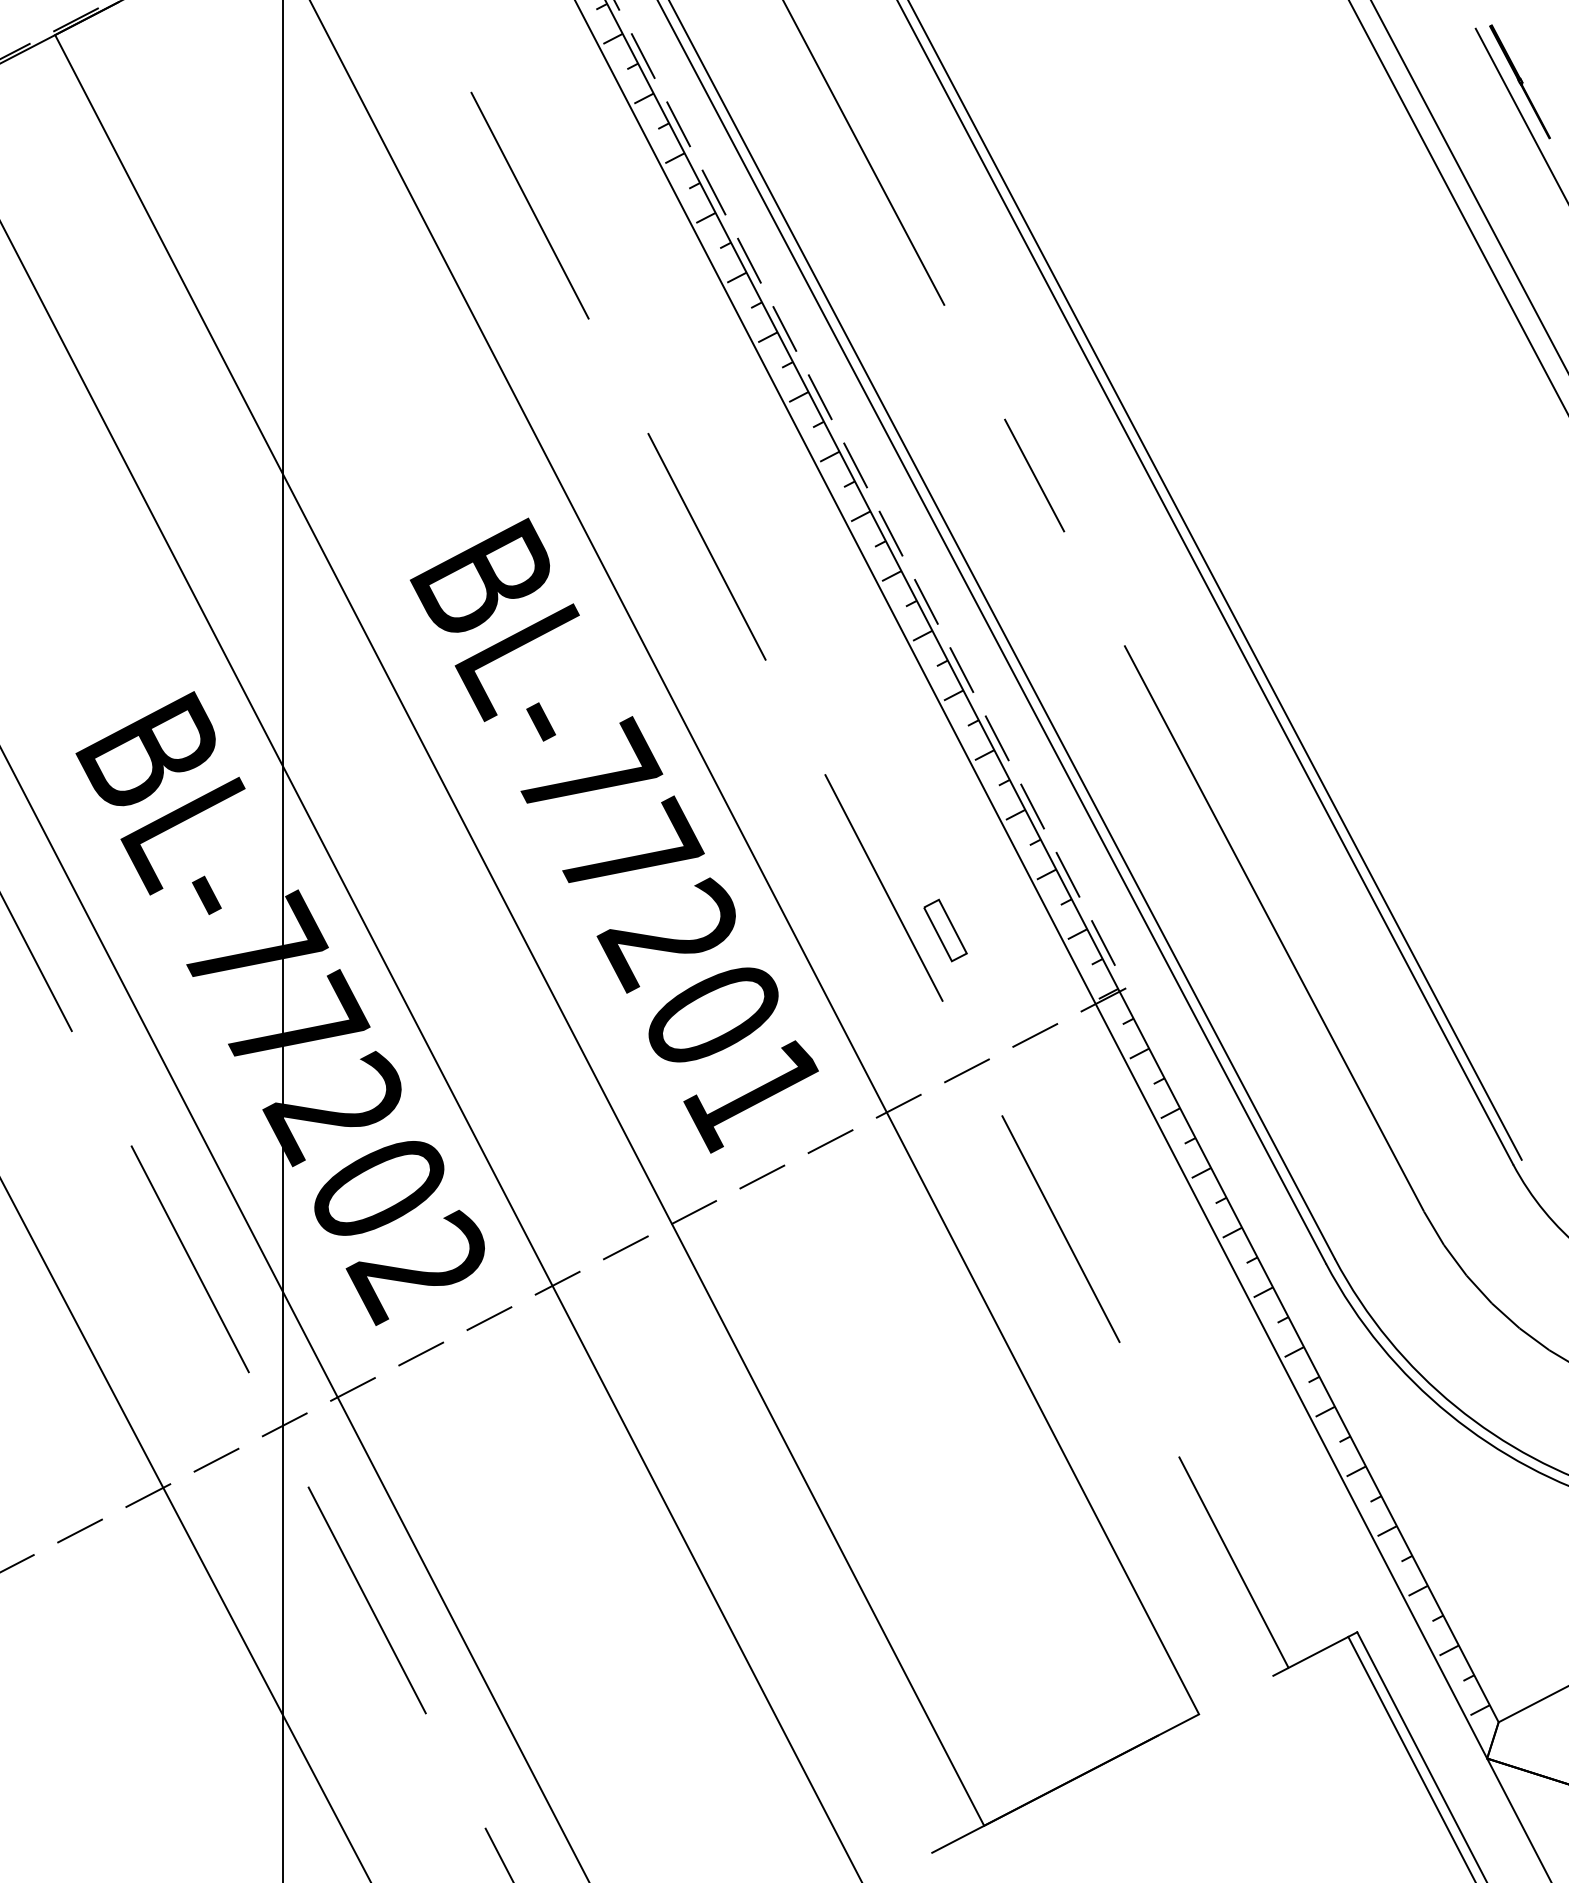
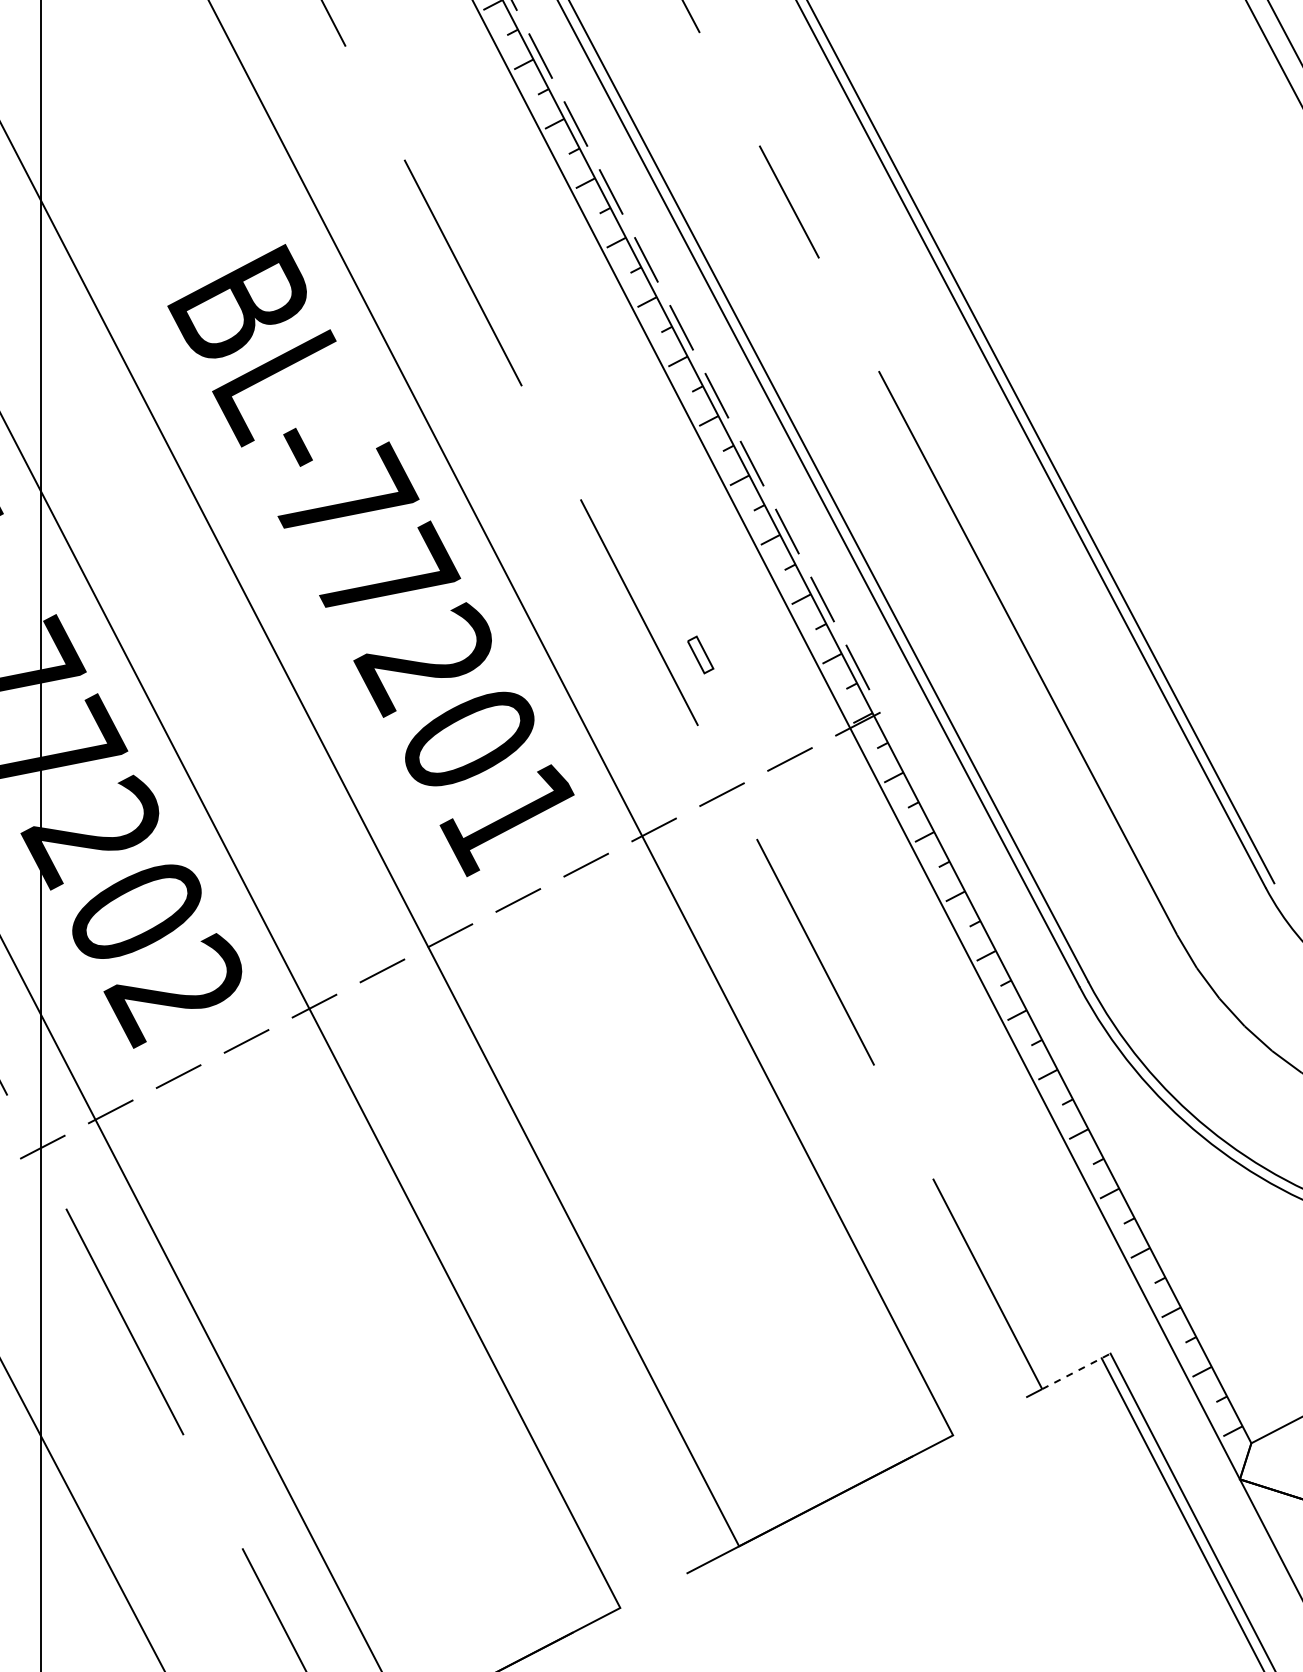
part: (945, 930) -> (700, 654), size x0.6
line: (1322, 1650) -> (1075, 1371), solid -> dashed

